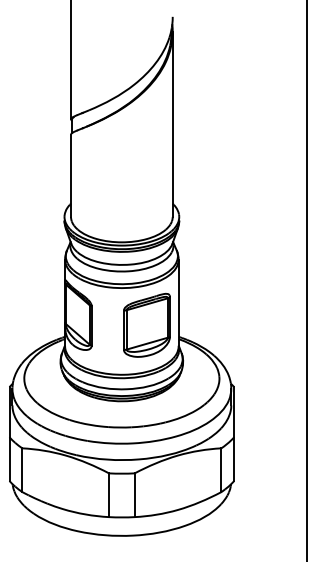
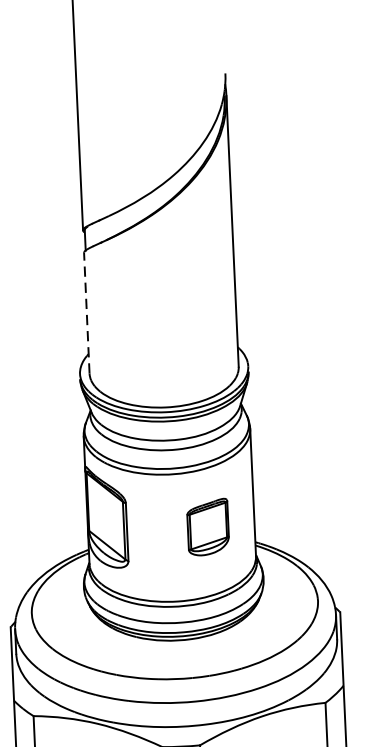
line: (71, 175) -> (87, 312), solid -> dashed
part: (146, 324) -> (207, 526), size x0.6

